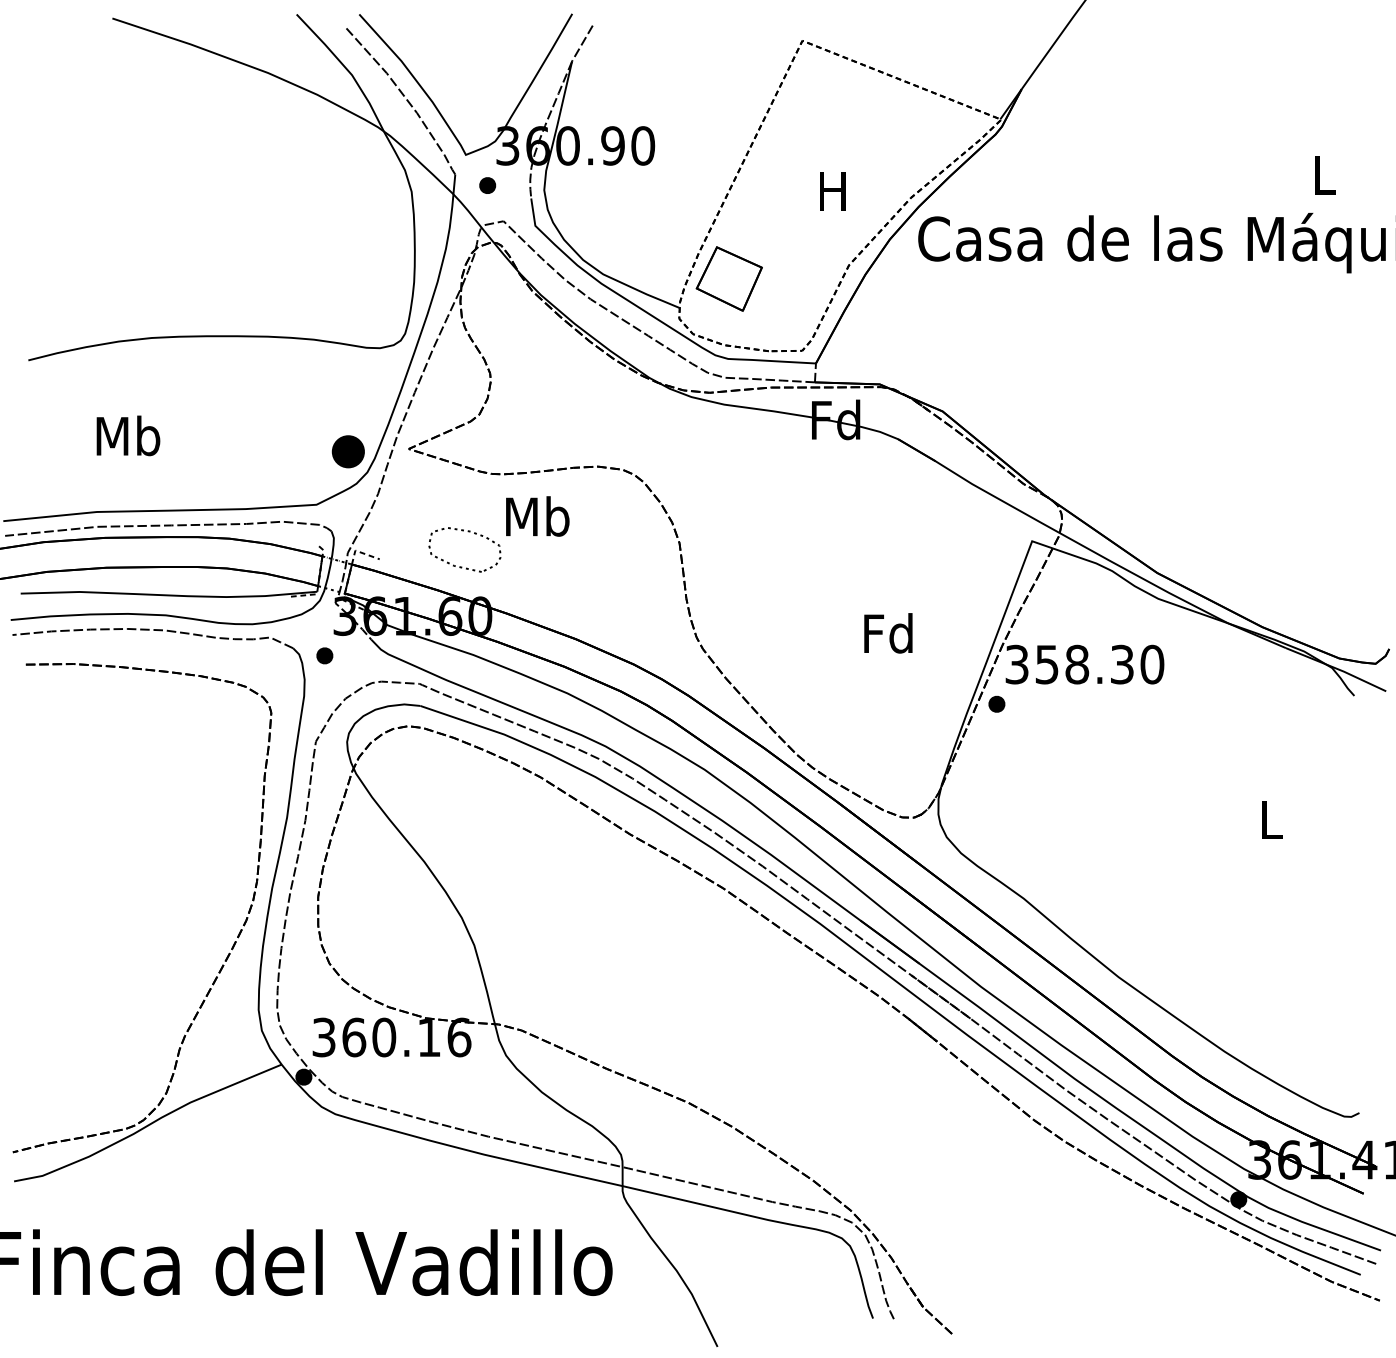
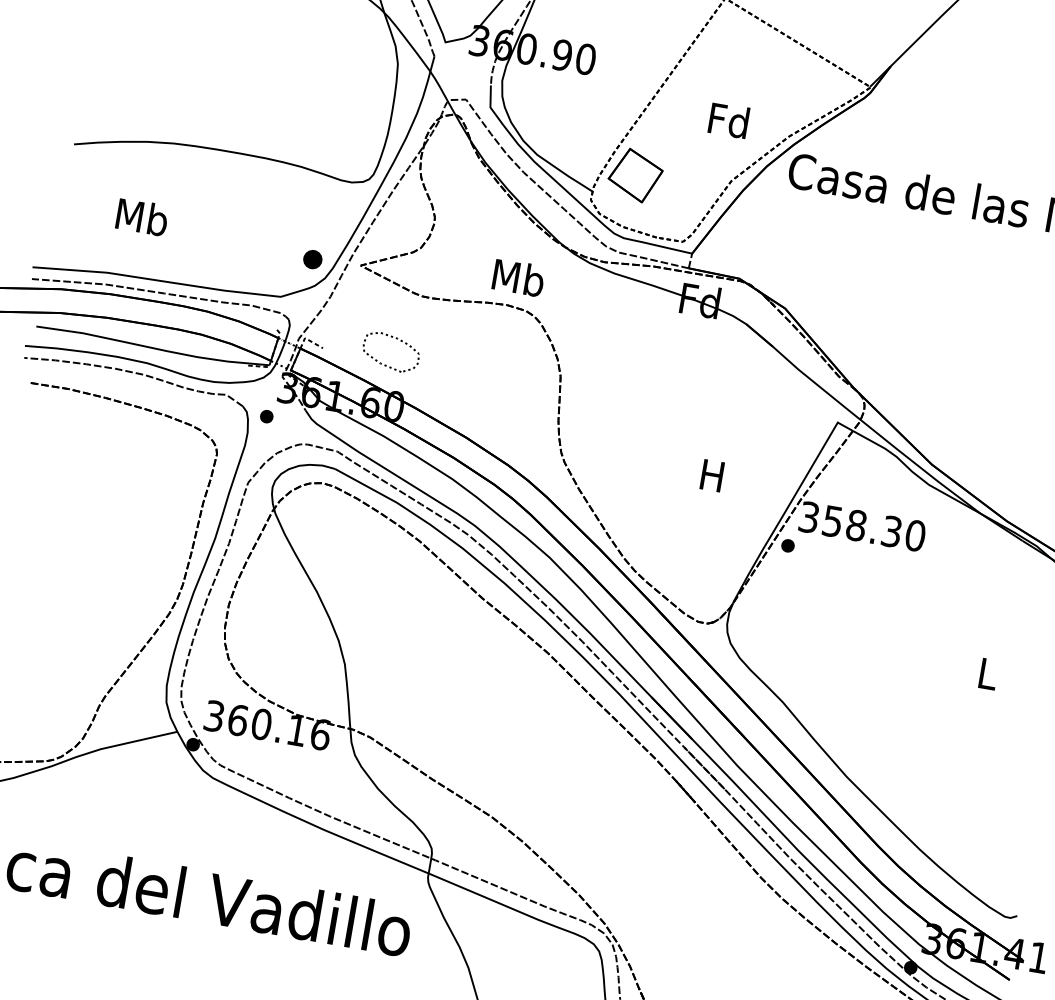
part: (487, 185) -> (458, 69), removed
text: (832, 190) -> (728, 120), H -> Fd
part: (347, 451) -> (312, 259), size x0.7
text: (537, 516) -> (518, 277), moved
text: (888, 633) -> (712, 475), Fd -> H

